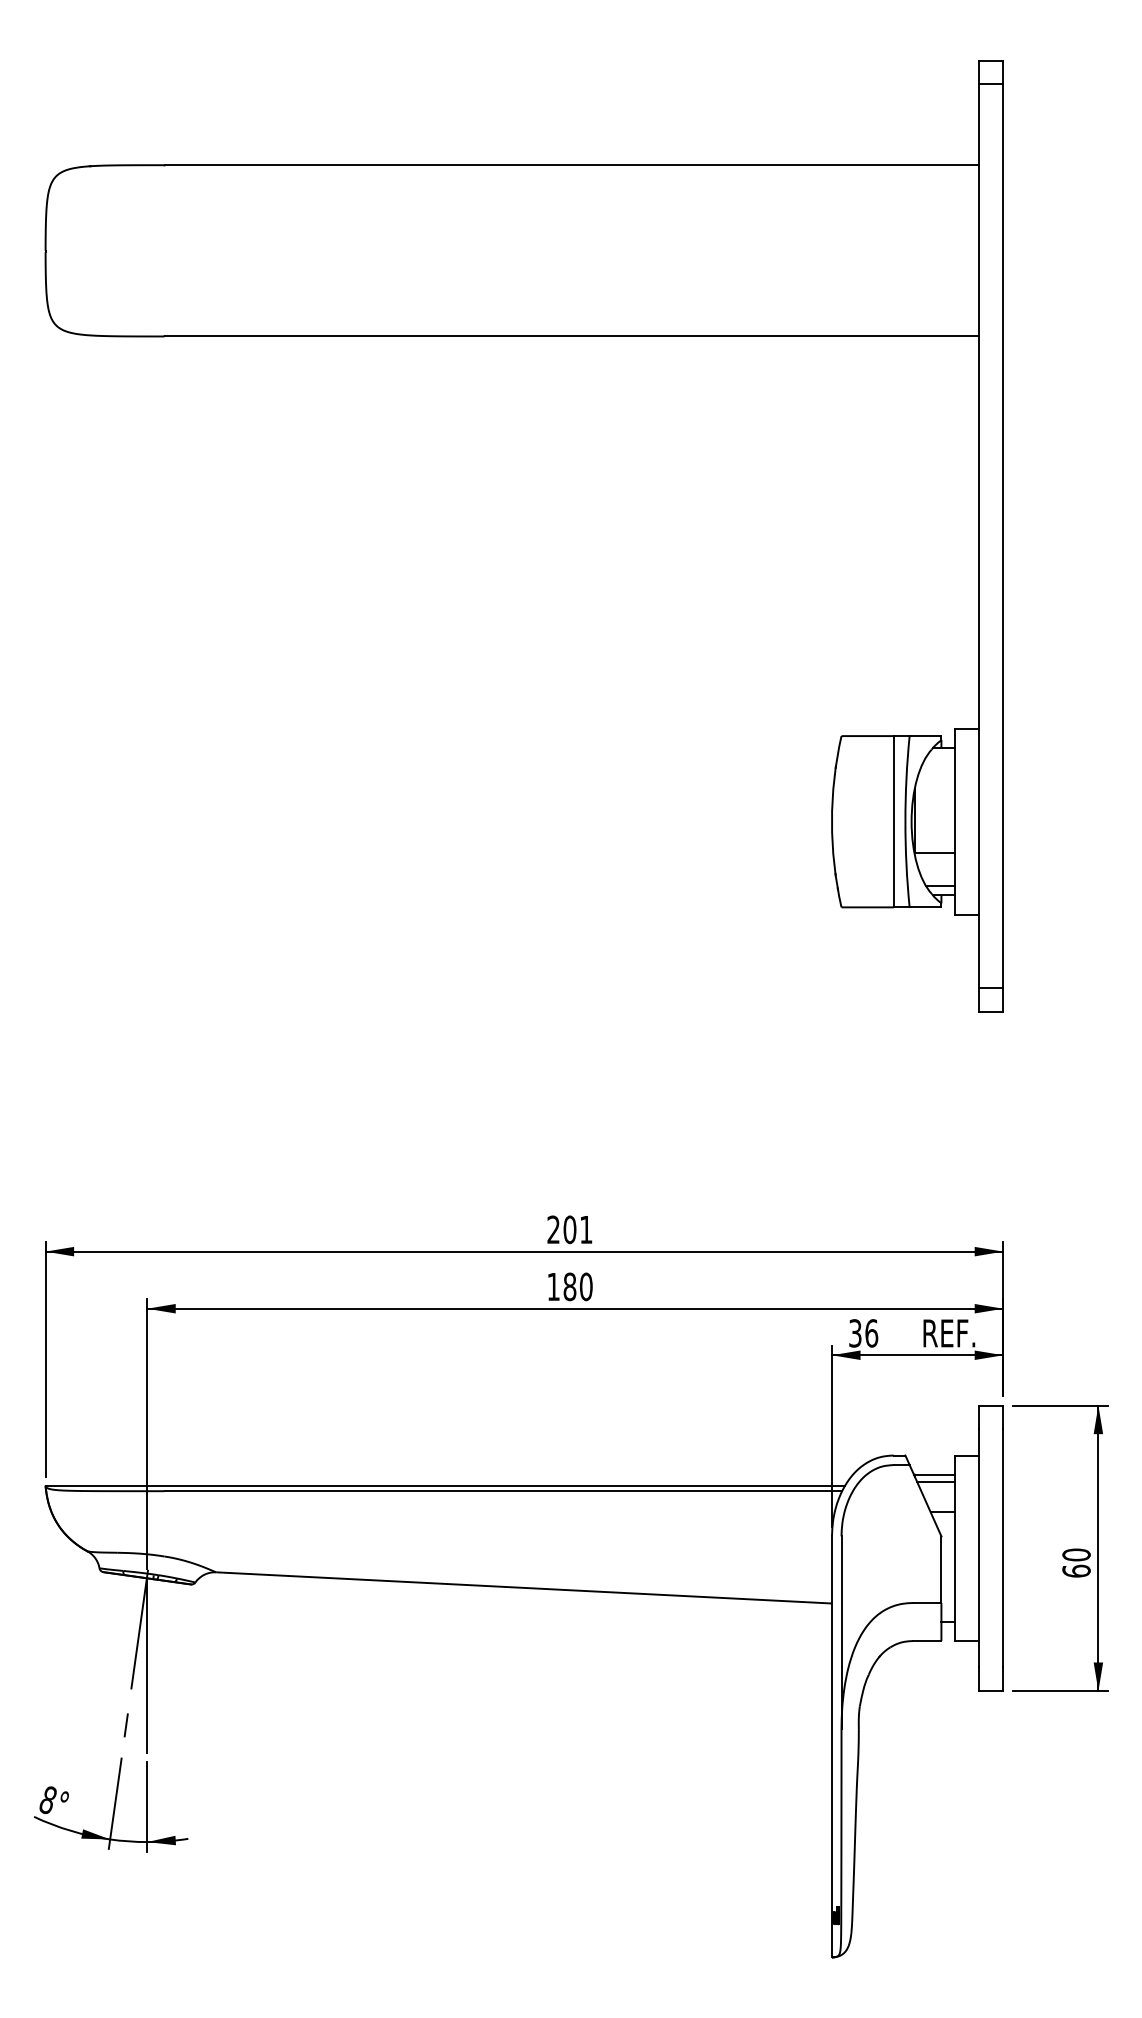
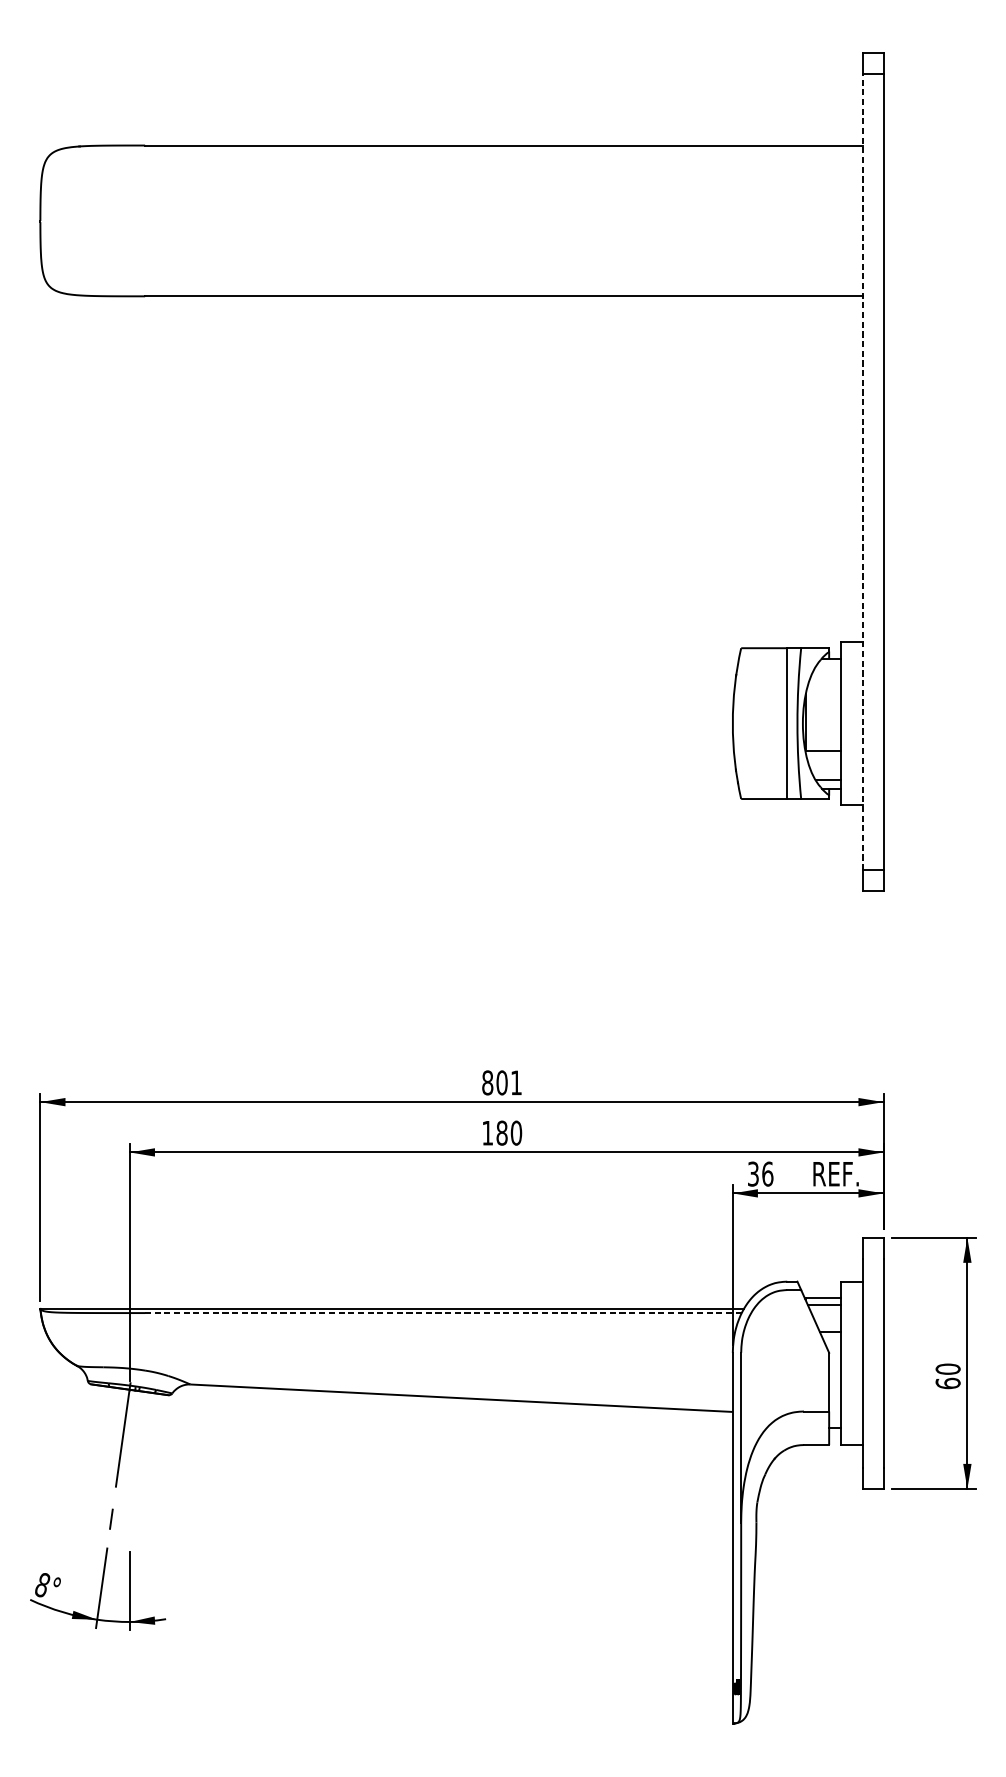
line: (979, 536) -> (862, 472), solid -> dashed
text: (553, 1229) -> (487, 1082), 201 -> 801
line: (503, 1491) -> (443, 1313), solid -> dashed
line: (147, 1665) -> (130, 1466), removed

